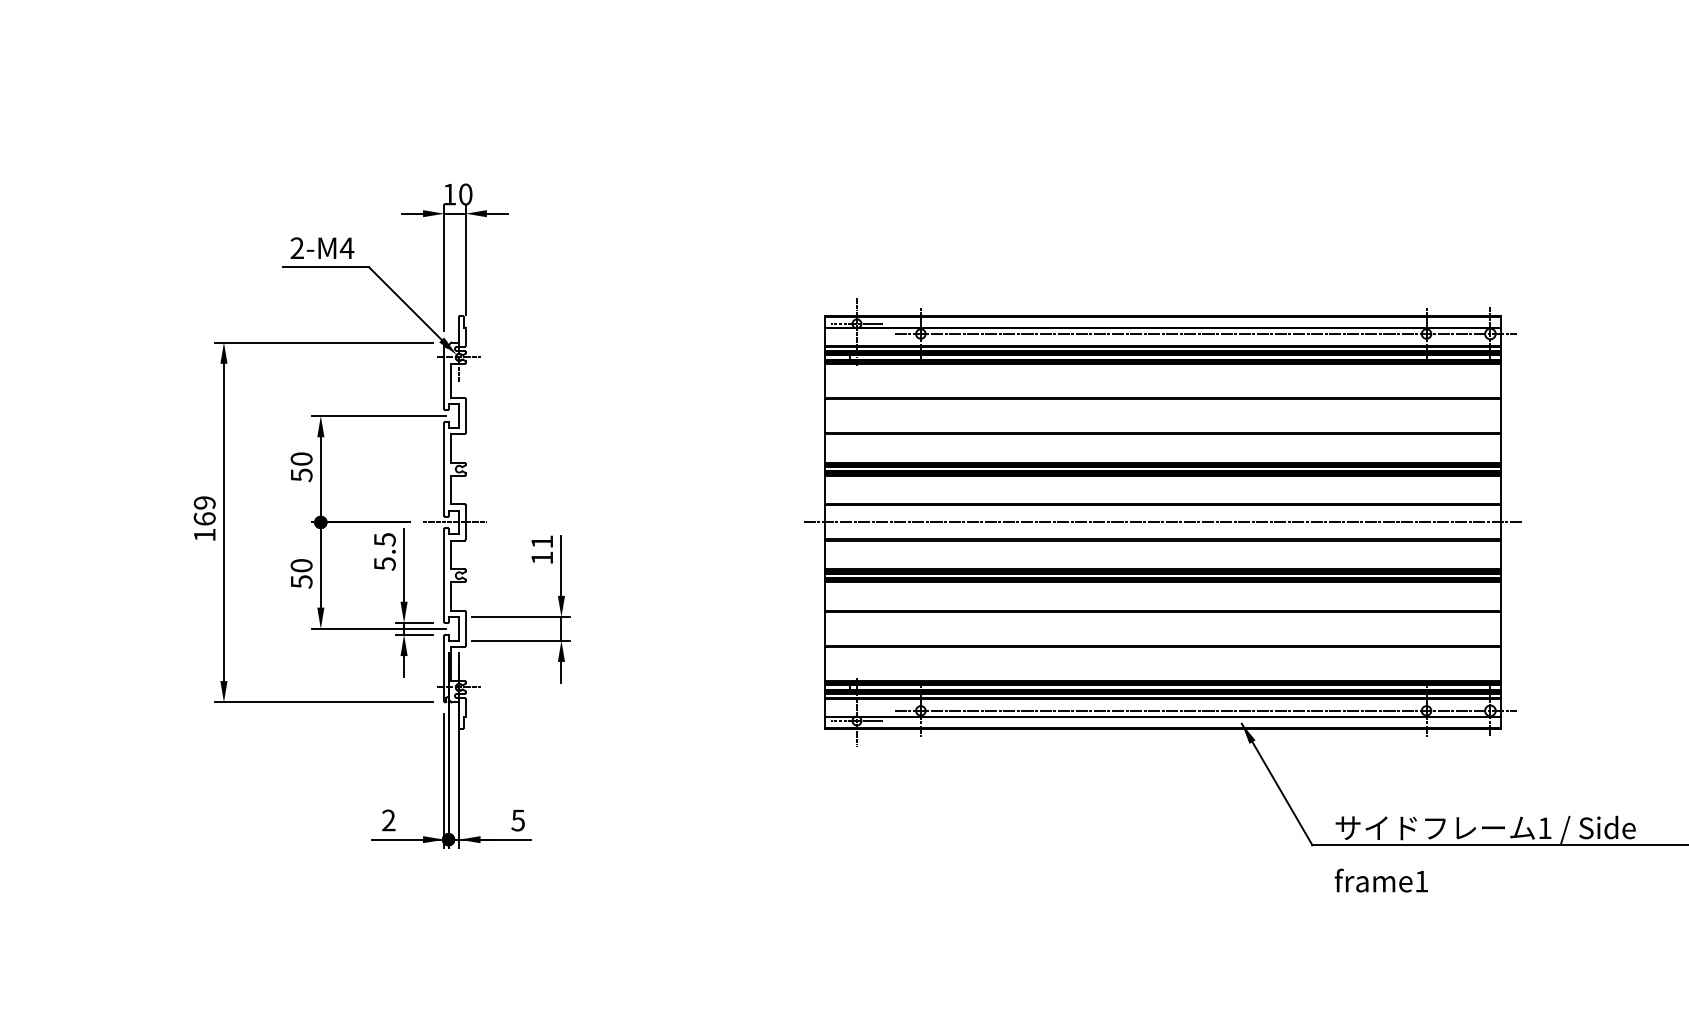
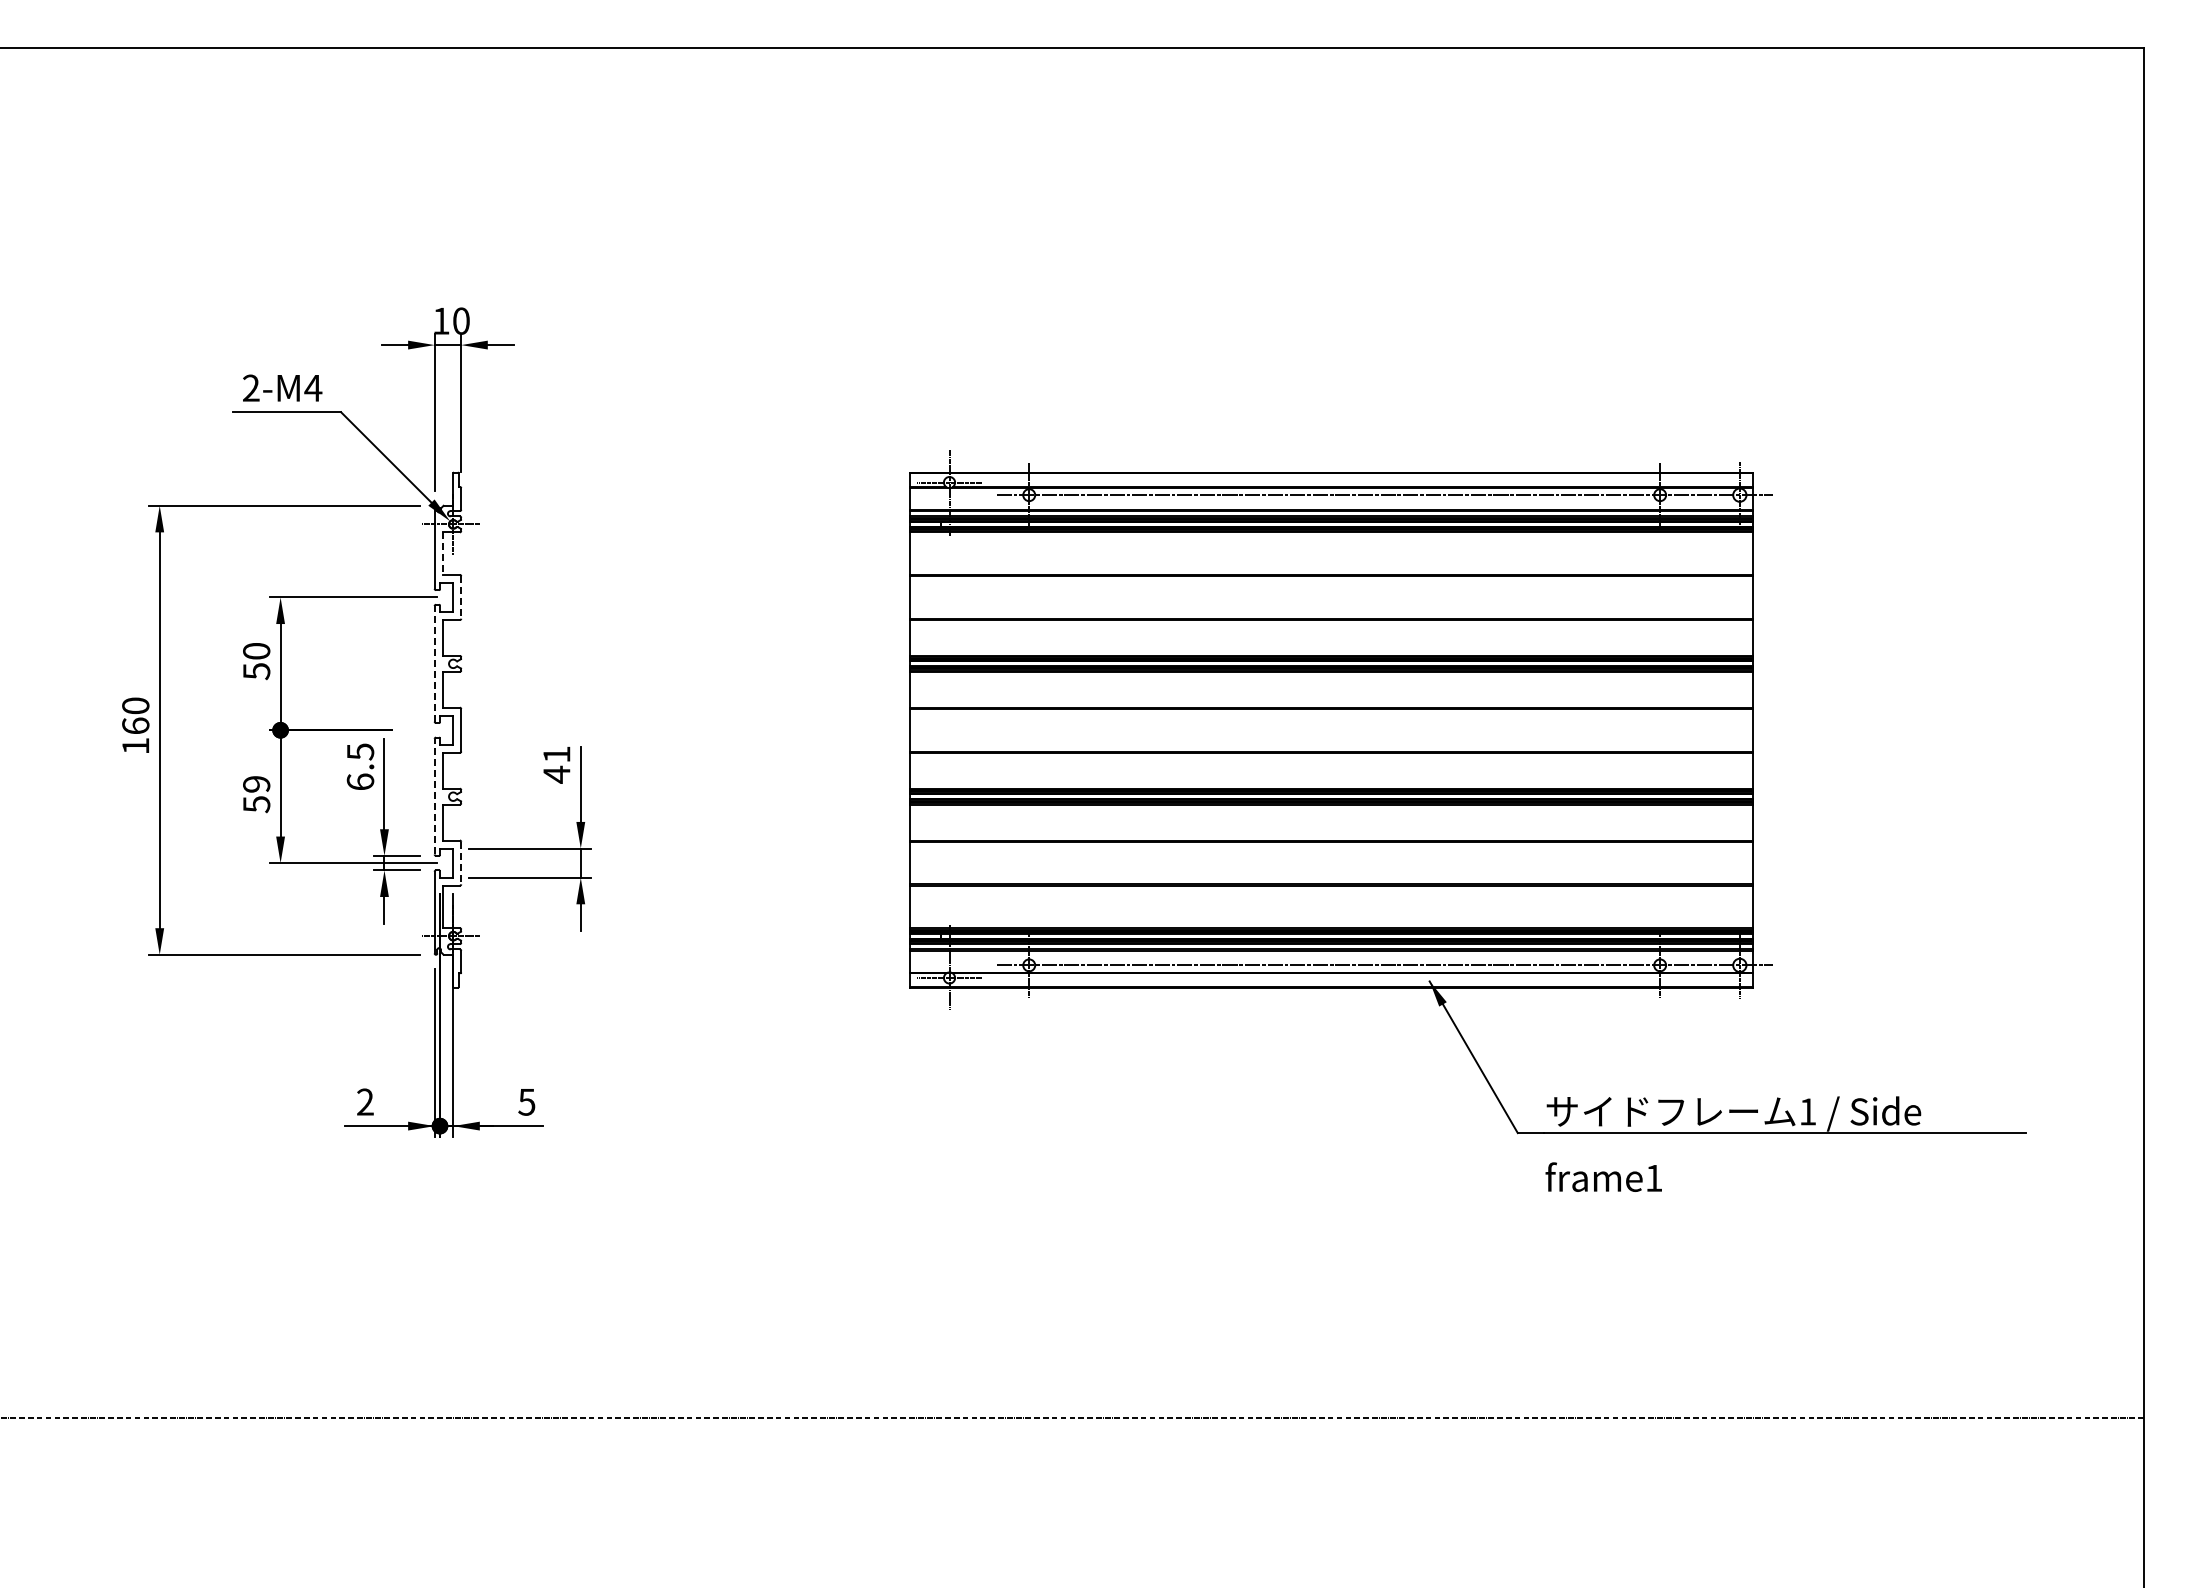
line: (450, 381) -> (442, 554), solid -> dashed
line: (465, 416) -> (461, 597), solid -> dashed
line: (444, 468) -> (434, 663), solid -> dashed
text: (204, 502) -> (135, 705), 169 -> 160
line: (454, 522) -> (447, 730), removed
line: (1163, 522) -> (1331, 730), removed
text: (541, 557) -> (556, 774), 11 -> 41
text: (384, 563) -> (360, 781), 5.5 -> 6.5
text: (301, 565) -> (256, 784), 50 -> 59
line: (444, 575) -> (434, 796), solid -> dashed
line: (465, 629) -> (461, 863), solid -> dashed

